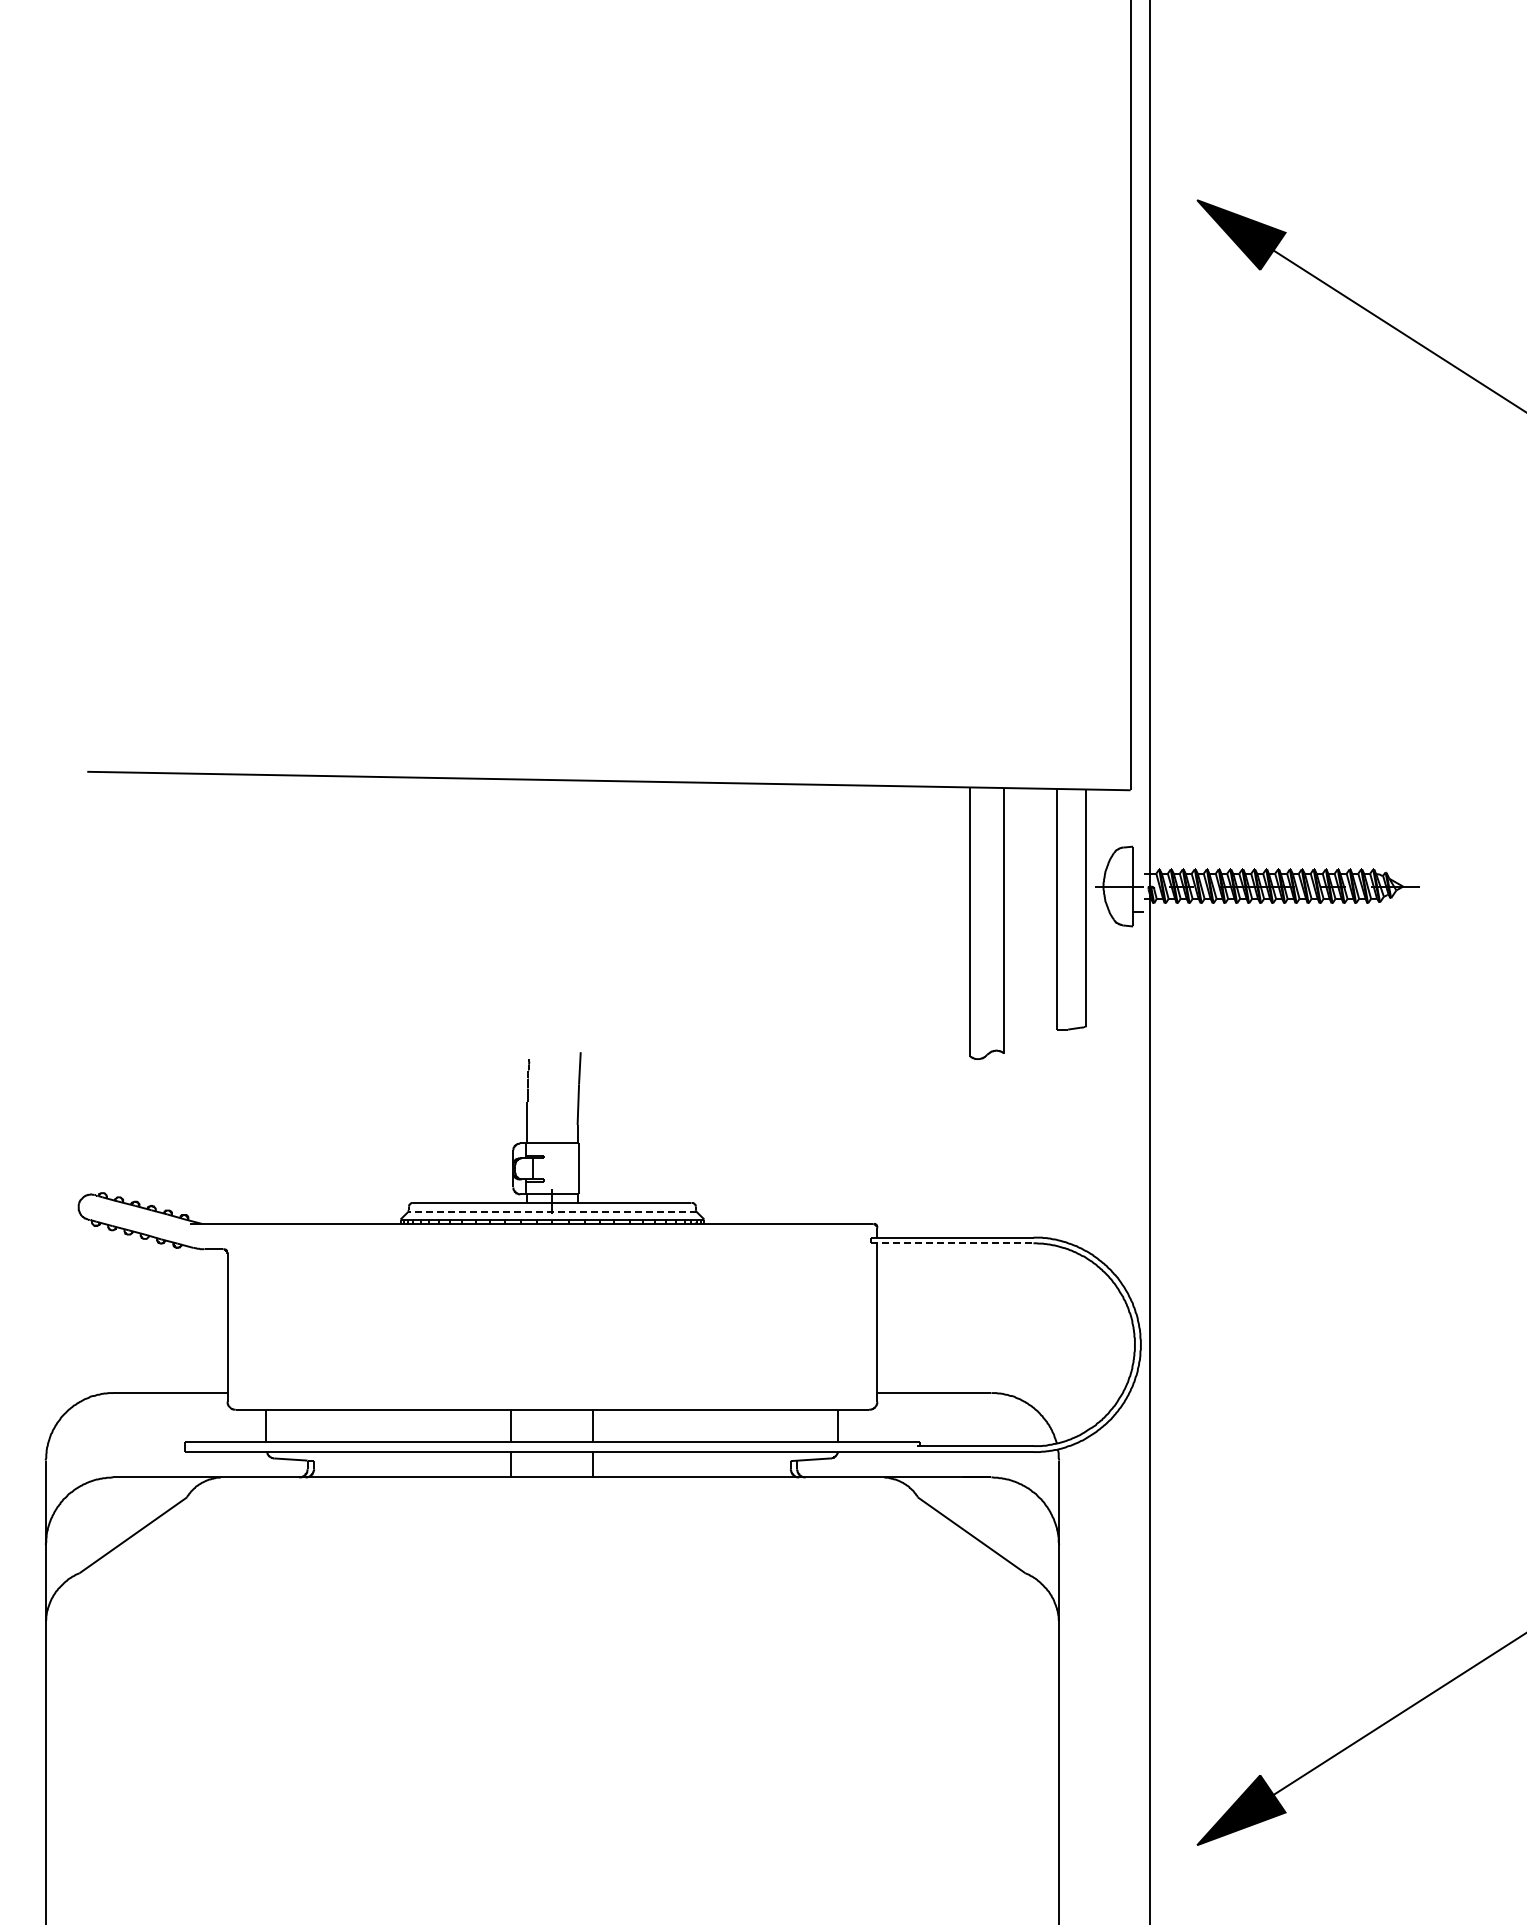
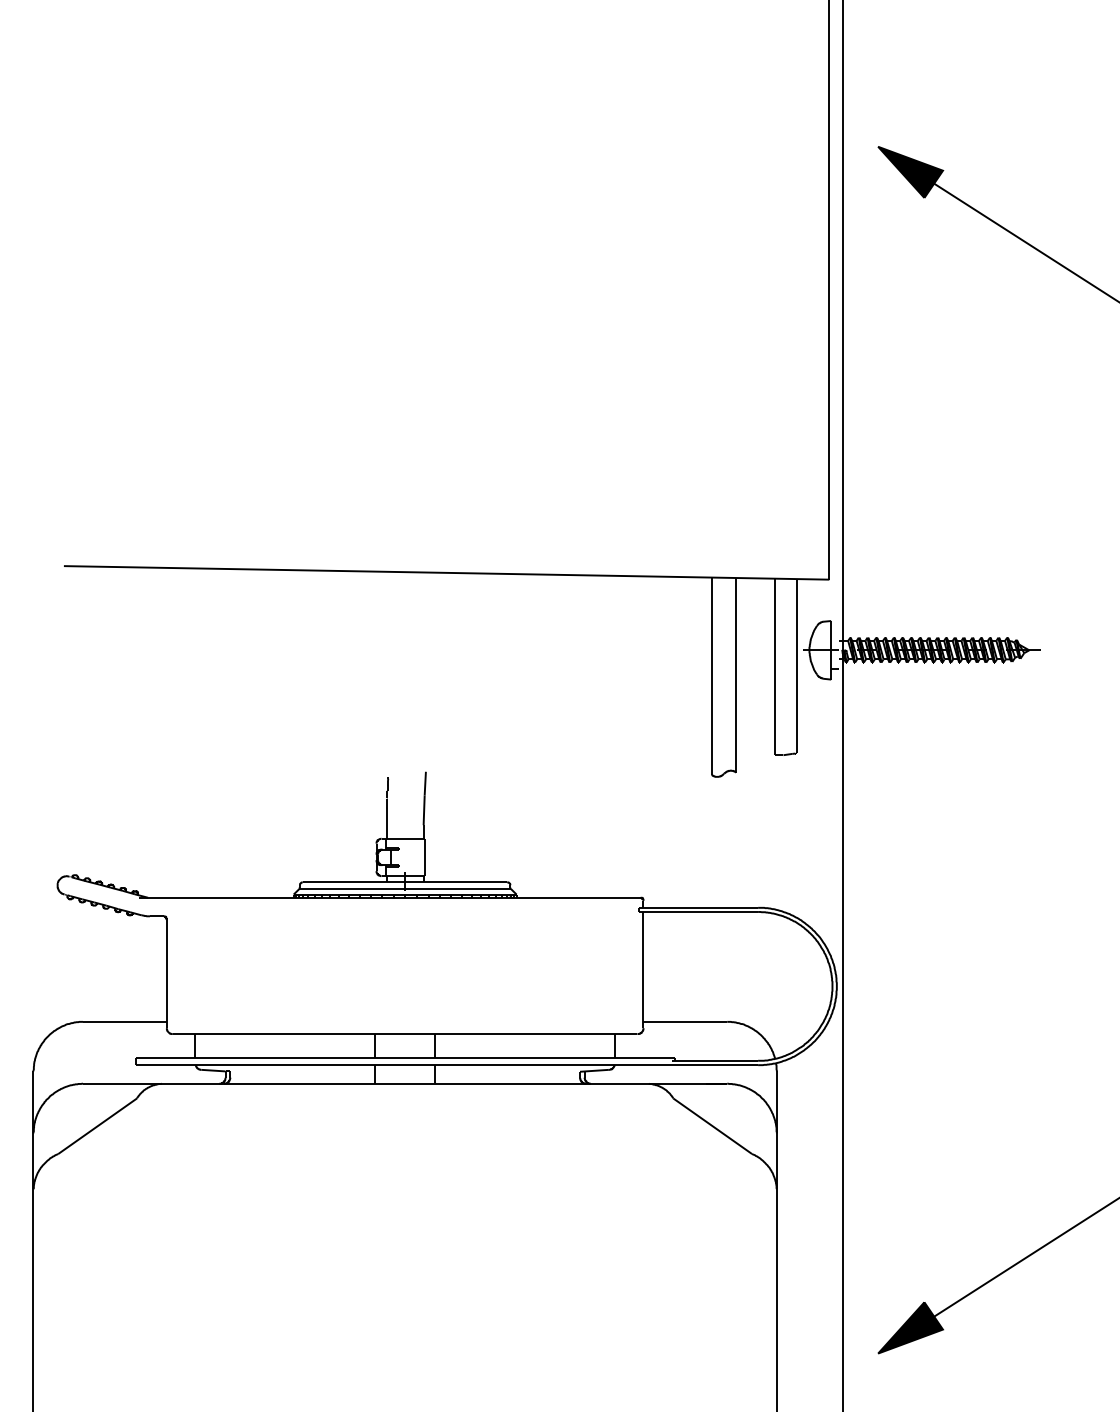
line: (551, 1211) -> (404, 888), dashed -> solid
line: (952, 1243) -> (698, 912), dashed -> solid

